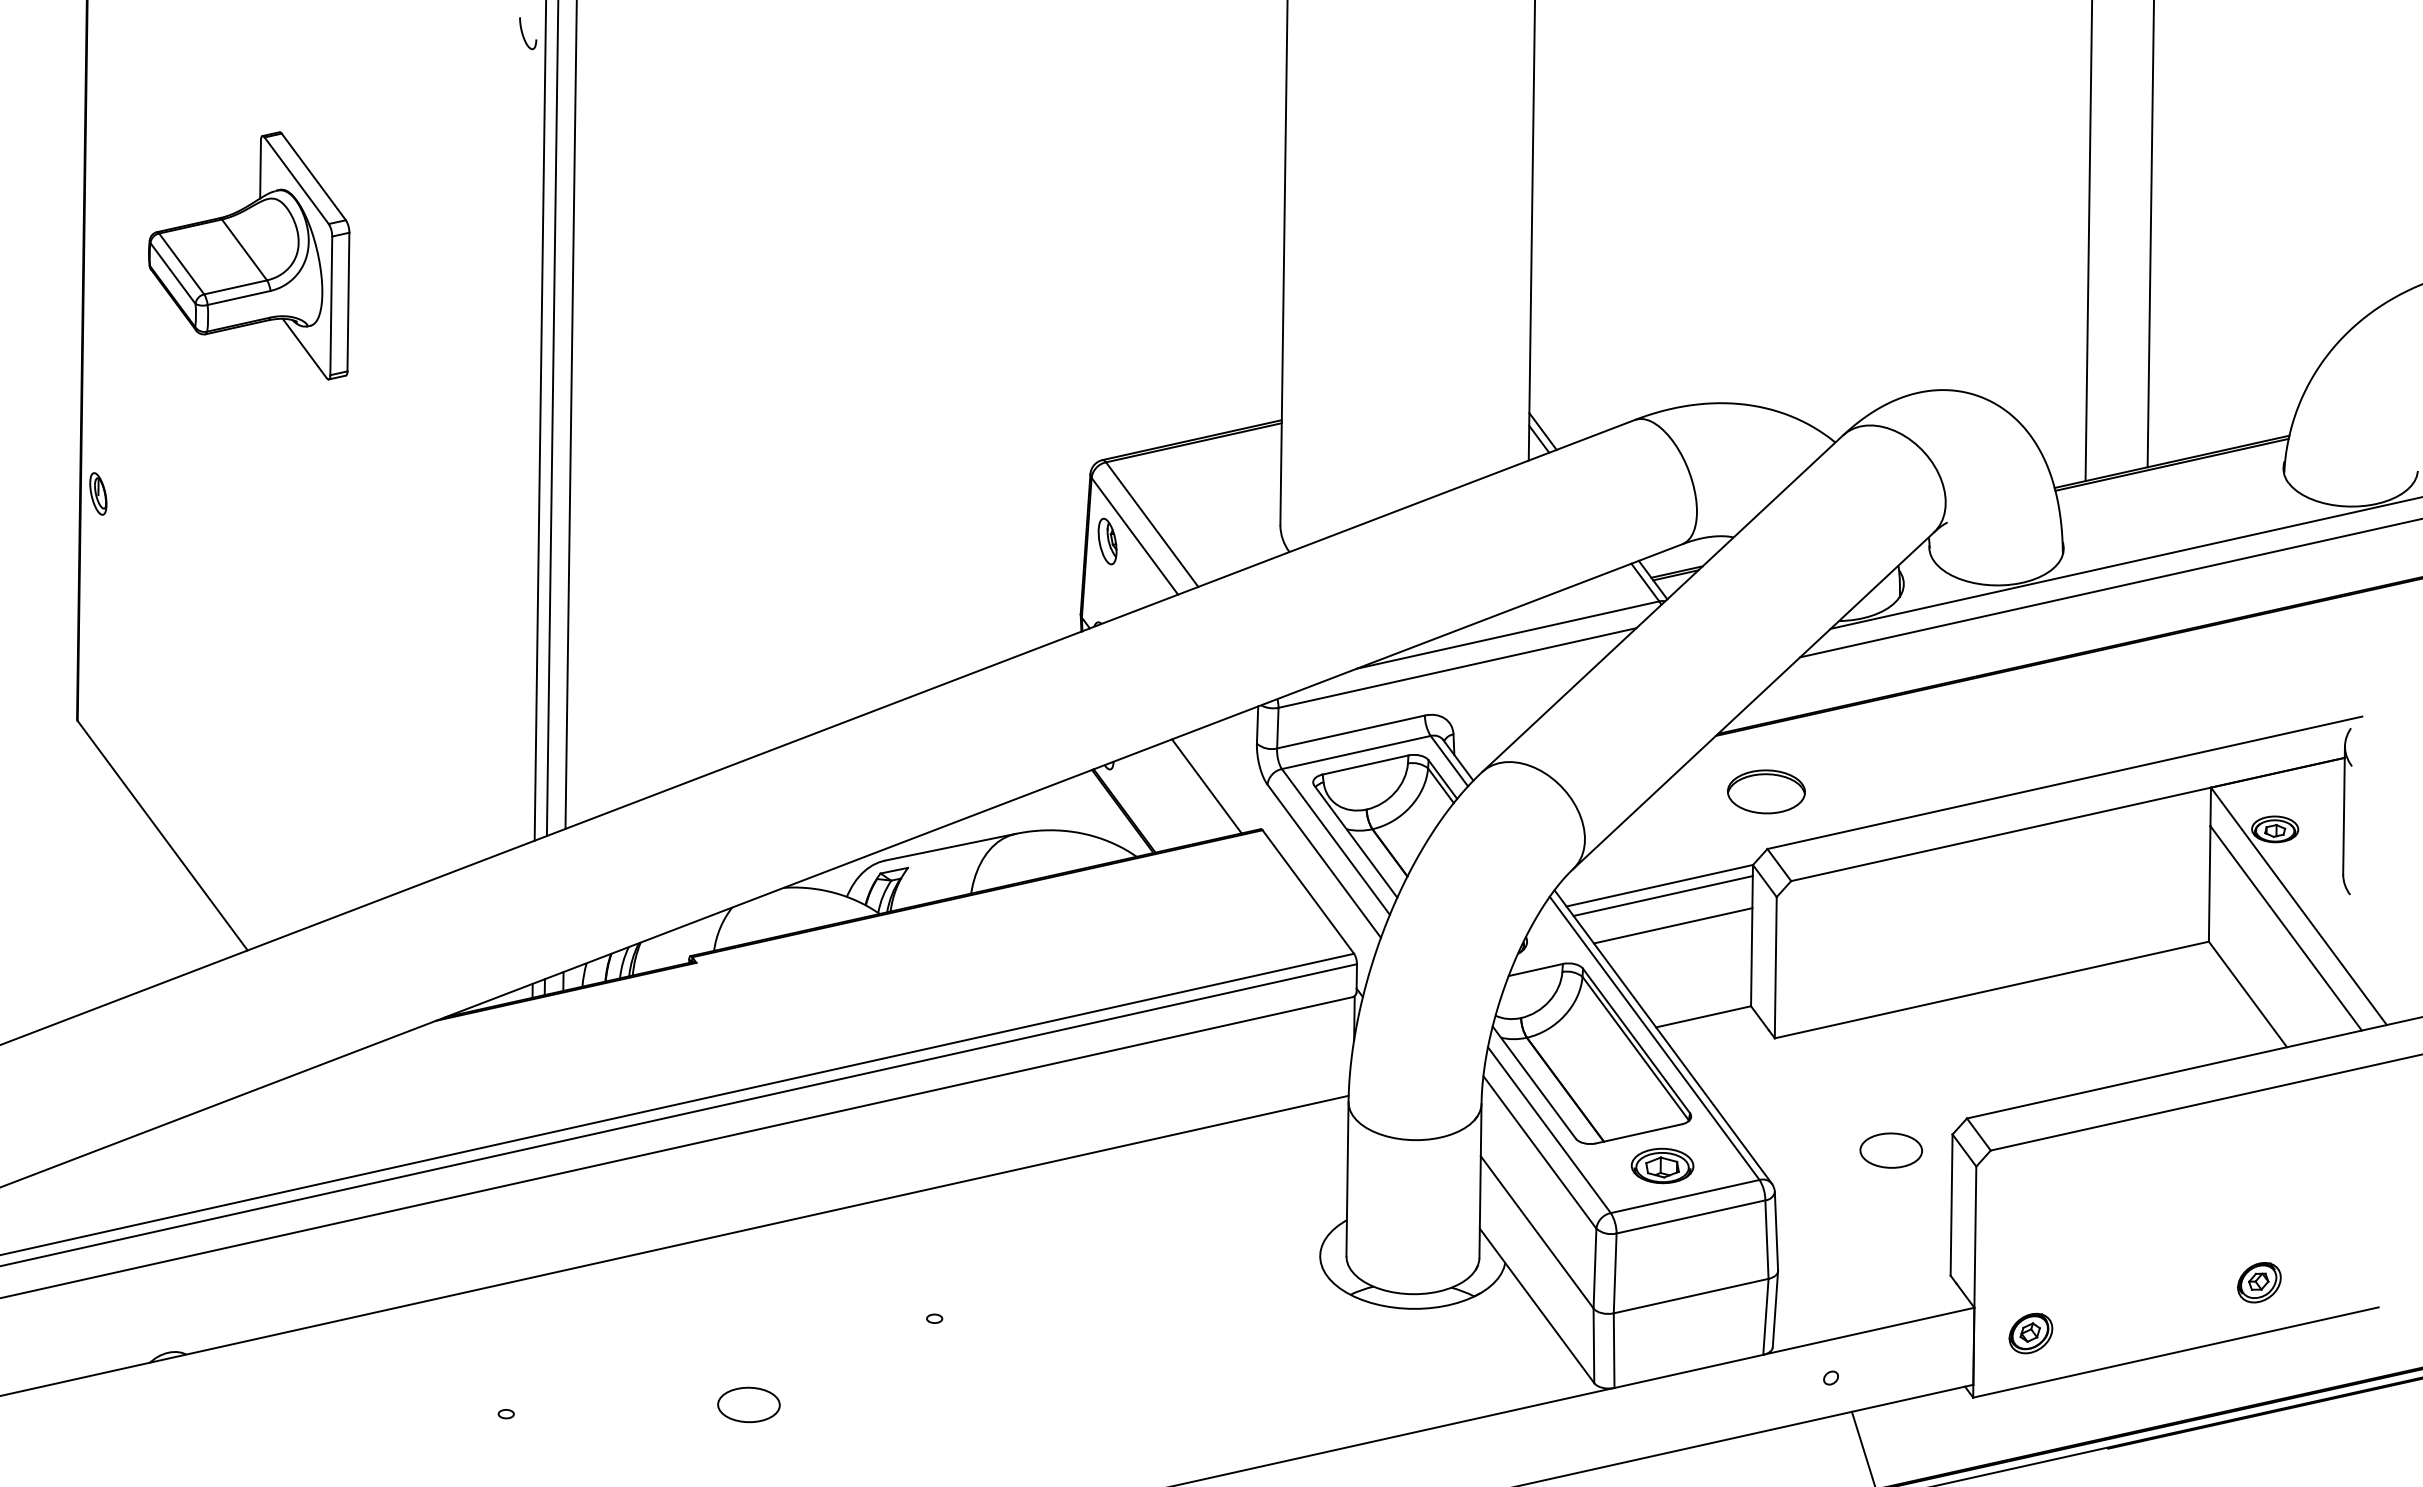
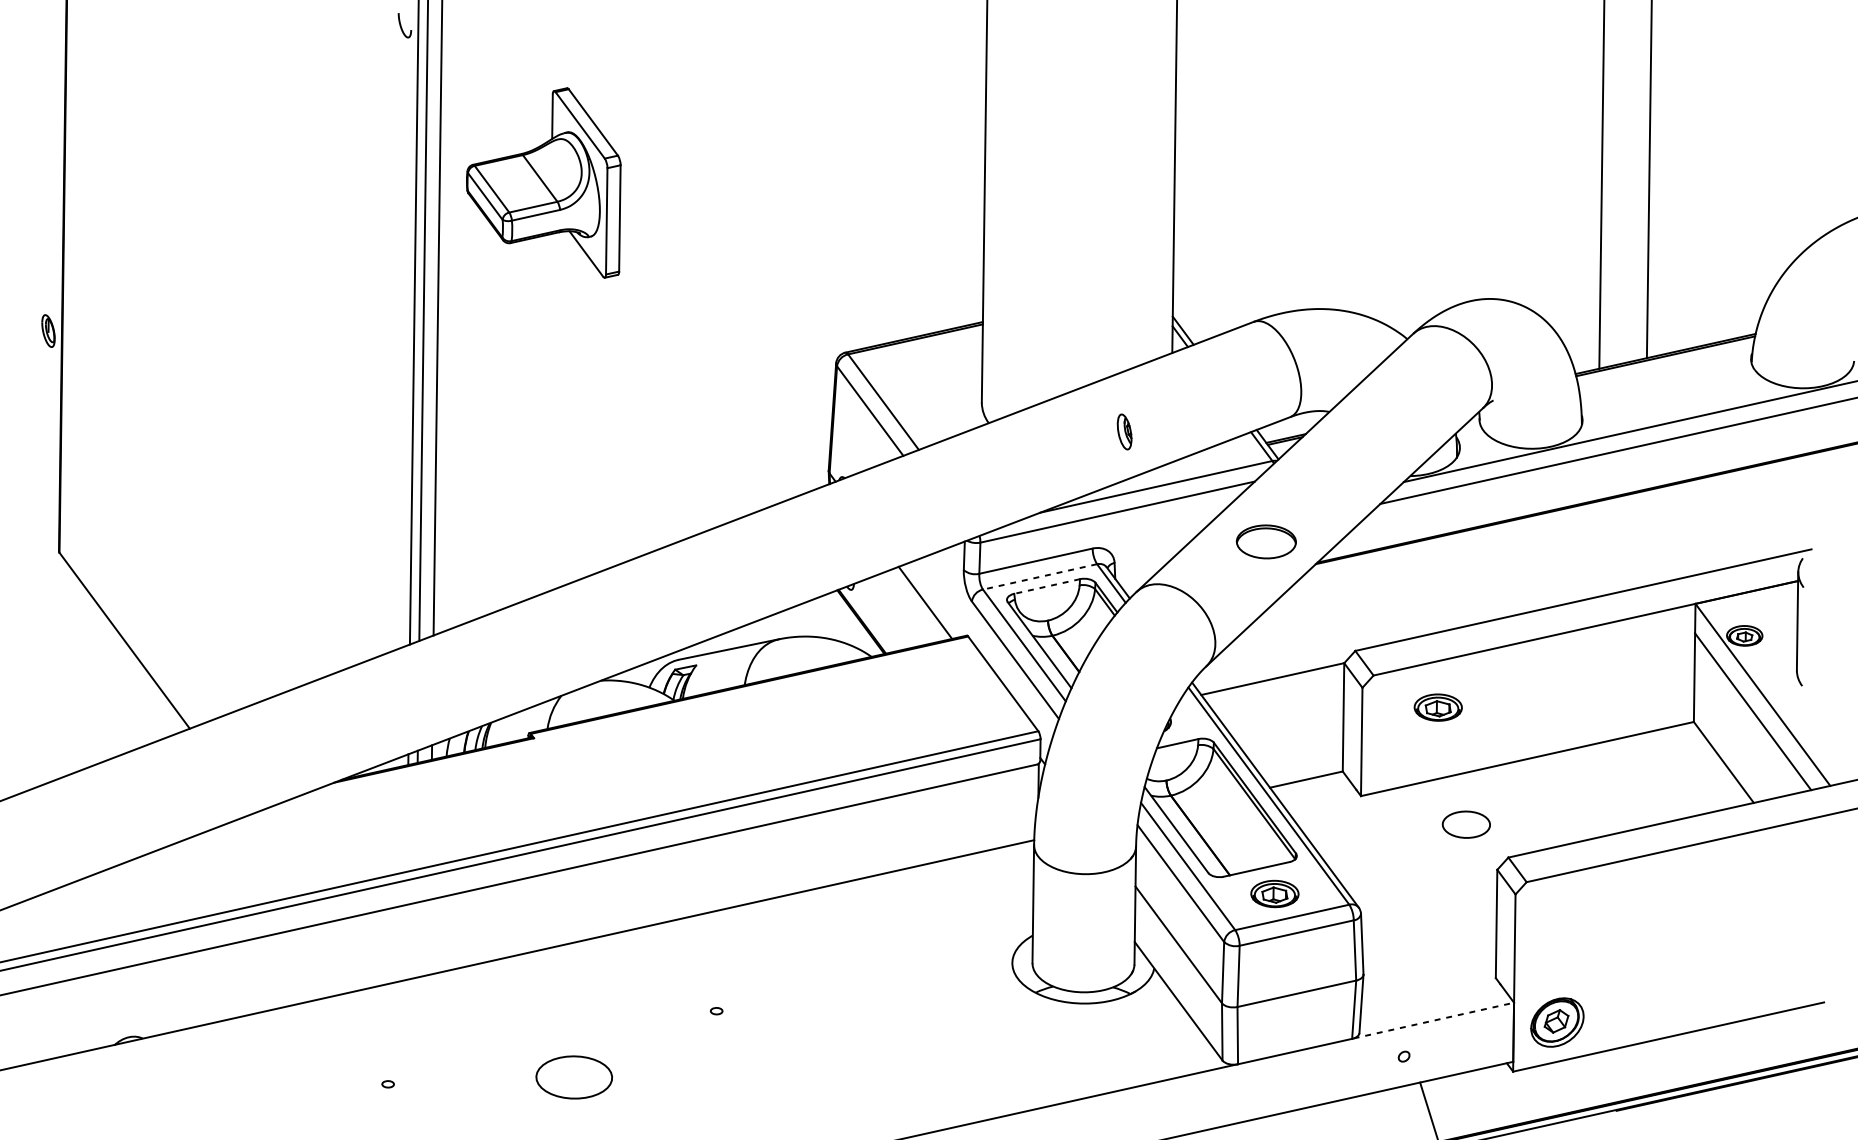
part: (249, 255) -> (544, 182), moved
part: (98, 493) -> (48, 330), moved
part: (1107, 541) -> (1124, 431), moved
line: (1355, 752) -> (1039, 576), solid -> dashed
line: (1365, 765) -> (1047, 586), solid -> dashed
part: (1766, 791) -> (1266, 541), moved
line: (1662, 895) -> (1274, 686), removed
part: (1875, 922) -> (1438, 707), added
line: (1672, 925) -> (1282, 709), removed
part: (1890, 1150) -> (1465, 824), moved
part: (2259, 1282) -> (1732, 983), removed
line: (1870, 1330) -> (1434, 1020), solid -> dashed
part: (2030, 1333) -> (1557, 1022), size x1.6
part: (748, 1404) -> (573, 1076), size x1.6

